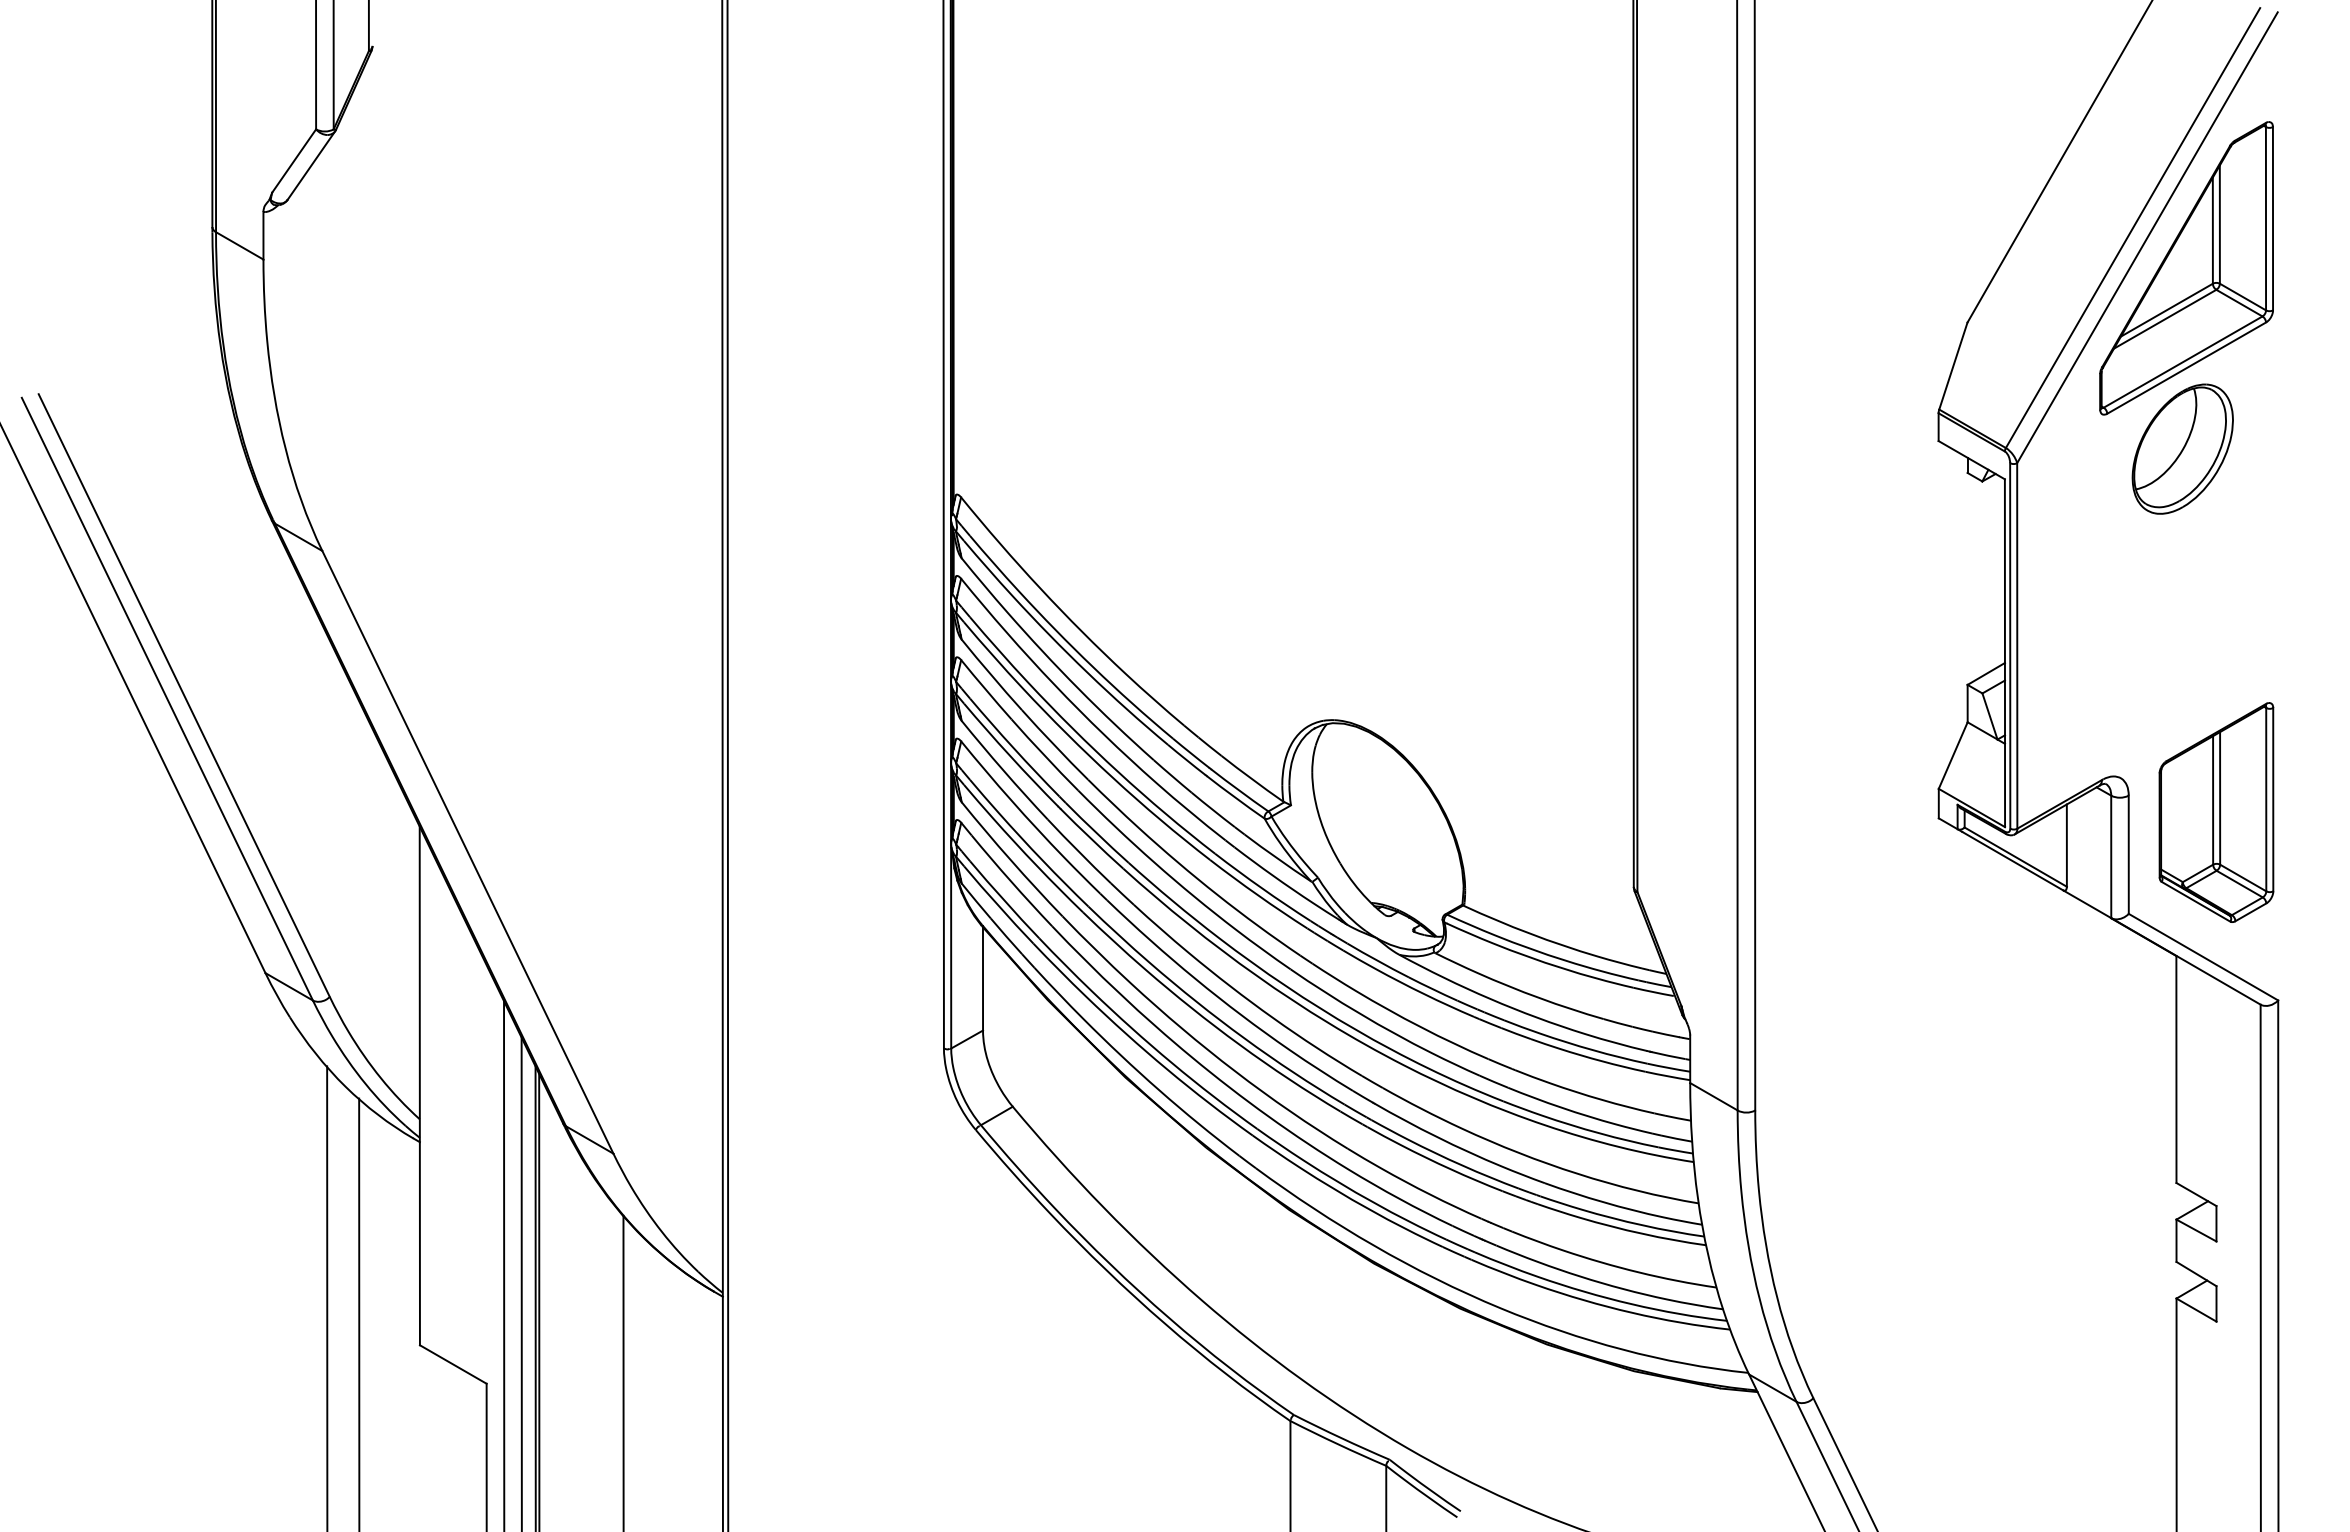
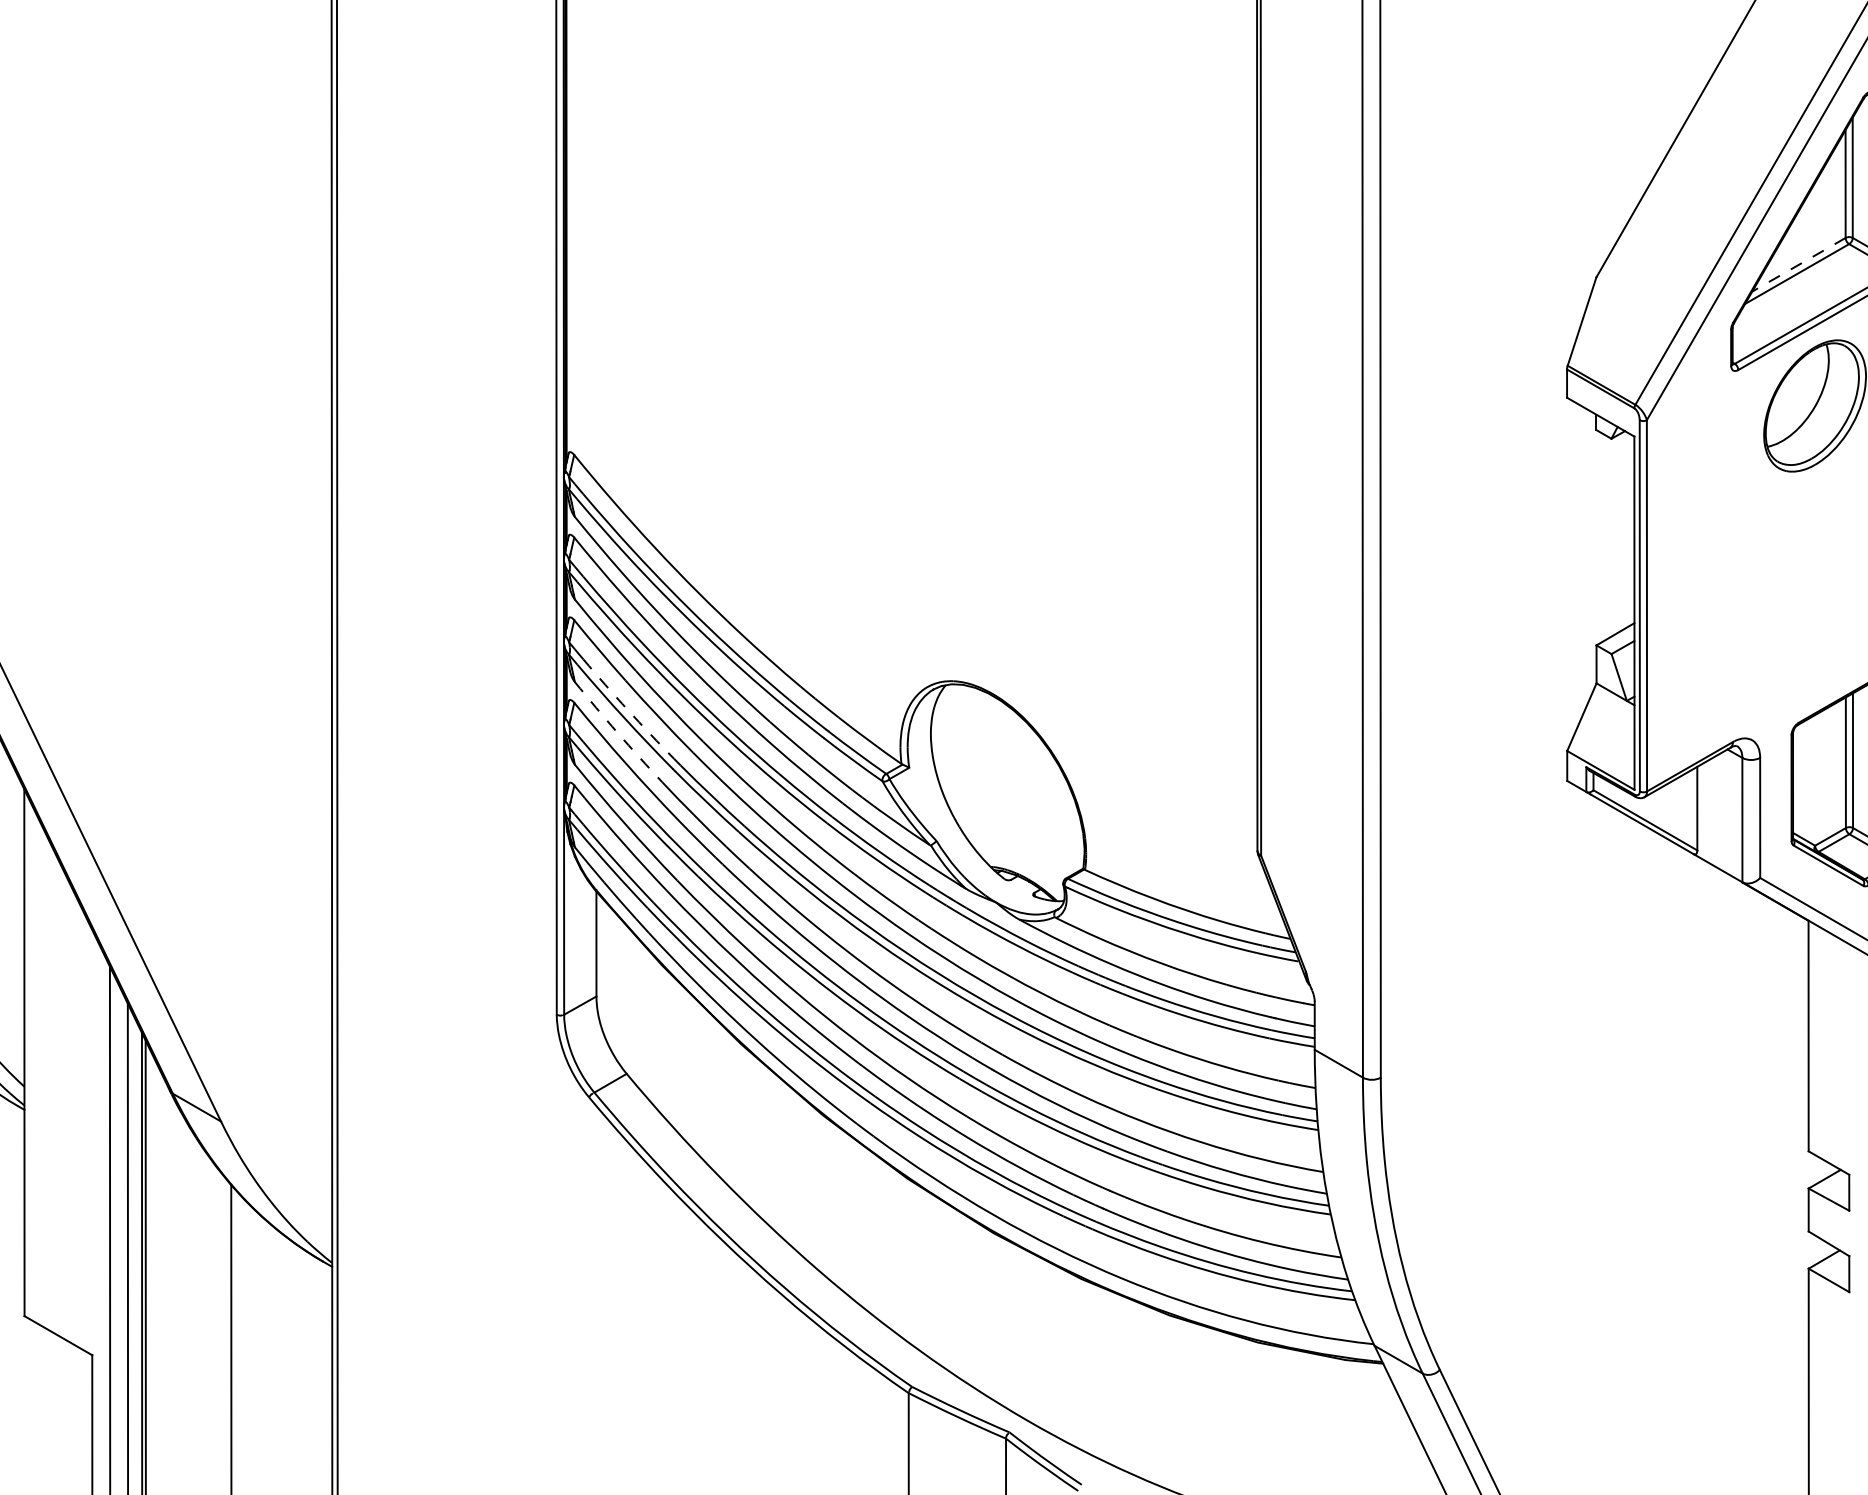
line: (2166, 310) -> (1798, 265), solid -> dashed
arc: (1013, 748) -> (627, 710), solid -> dashed
arc: (1003, 771) -> (617, 733), solid -> dashed

